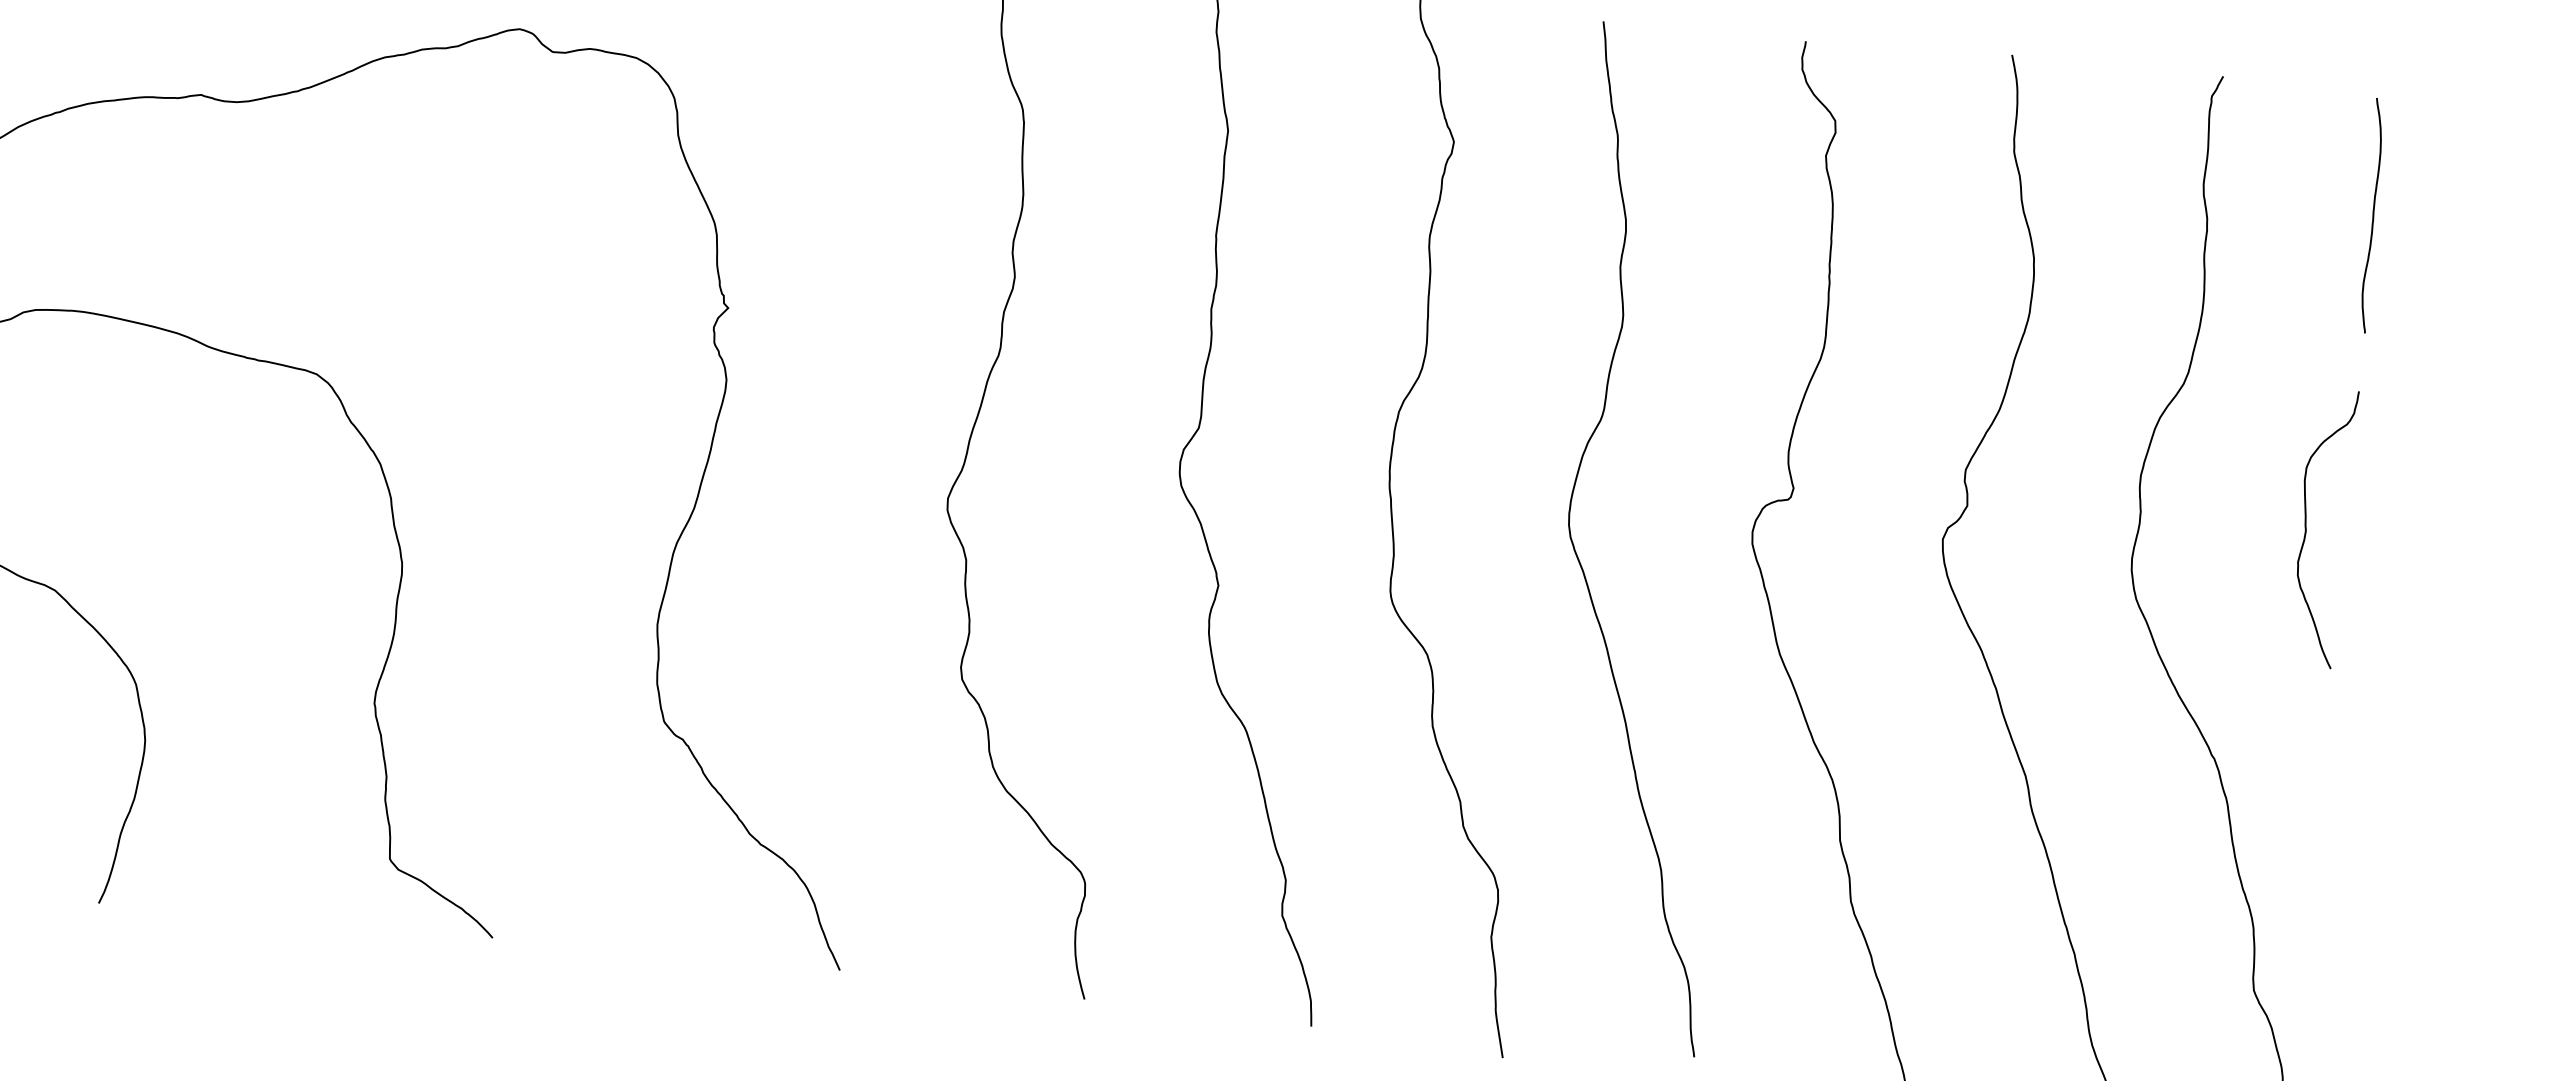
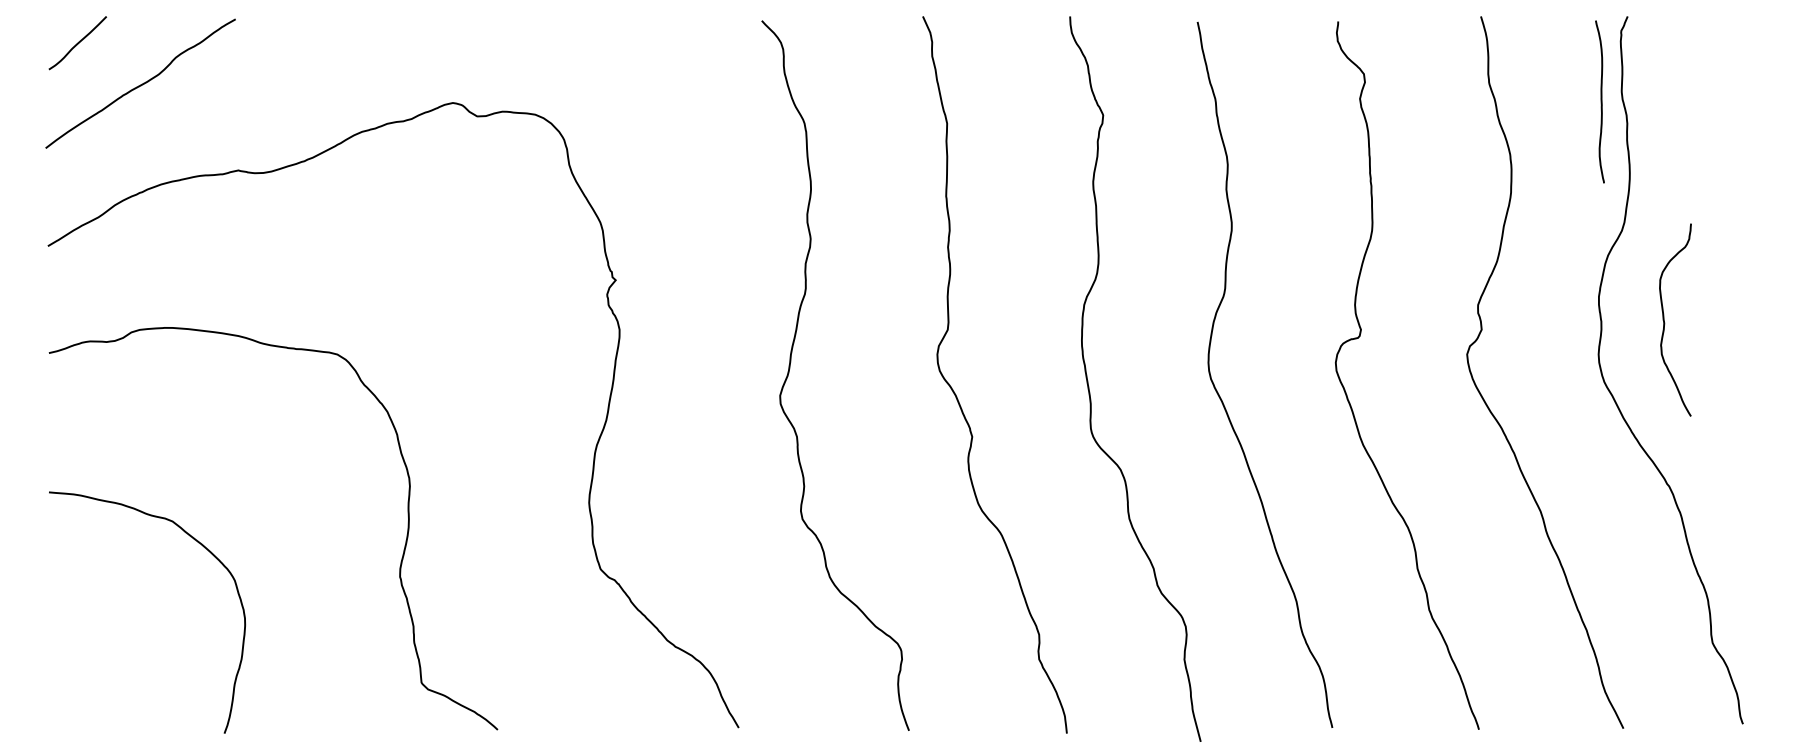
curve: (2371, 215) -> (1600, 101), moved
curve: (2307, 531) -> (1665, 323), moved

